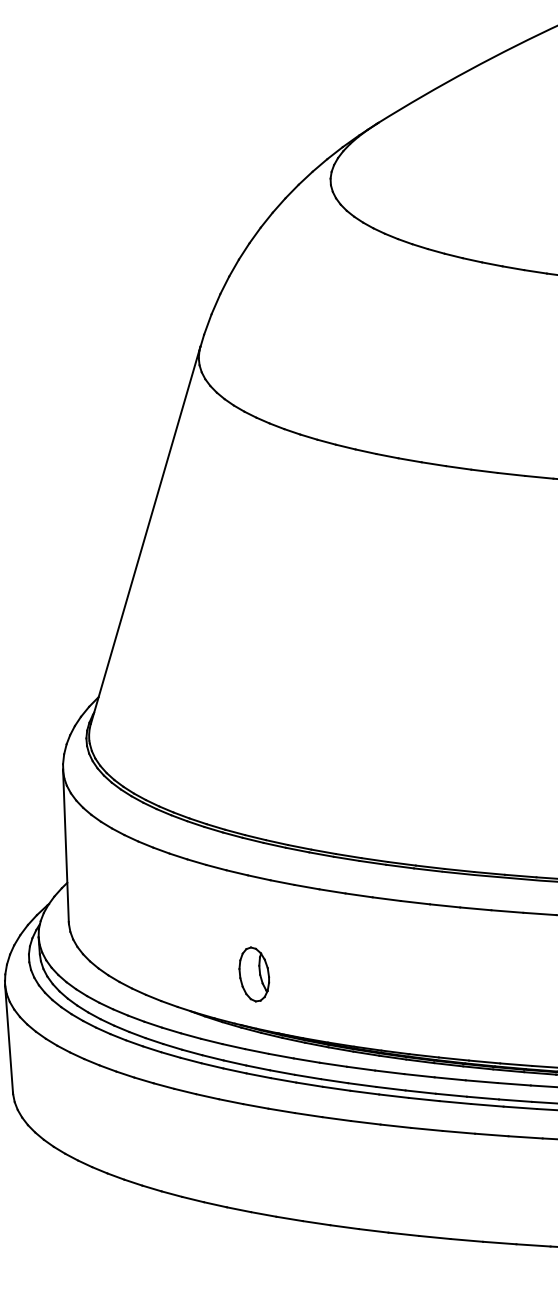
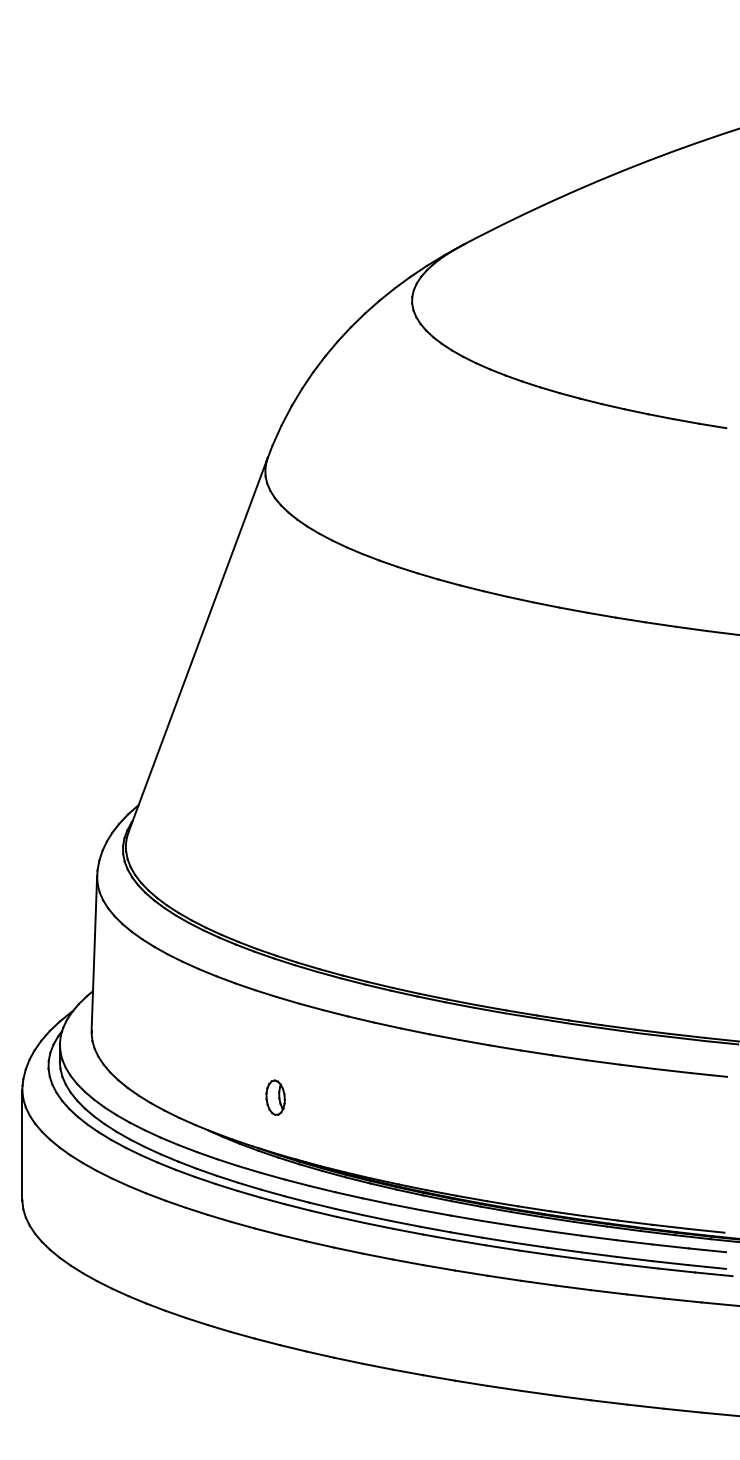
part: (254, 974) -> (275, 1097), size x0.62

